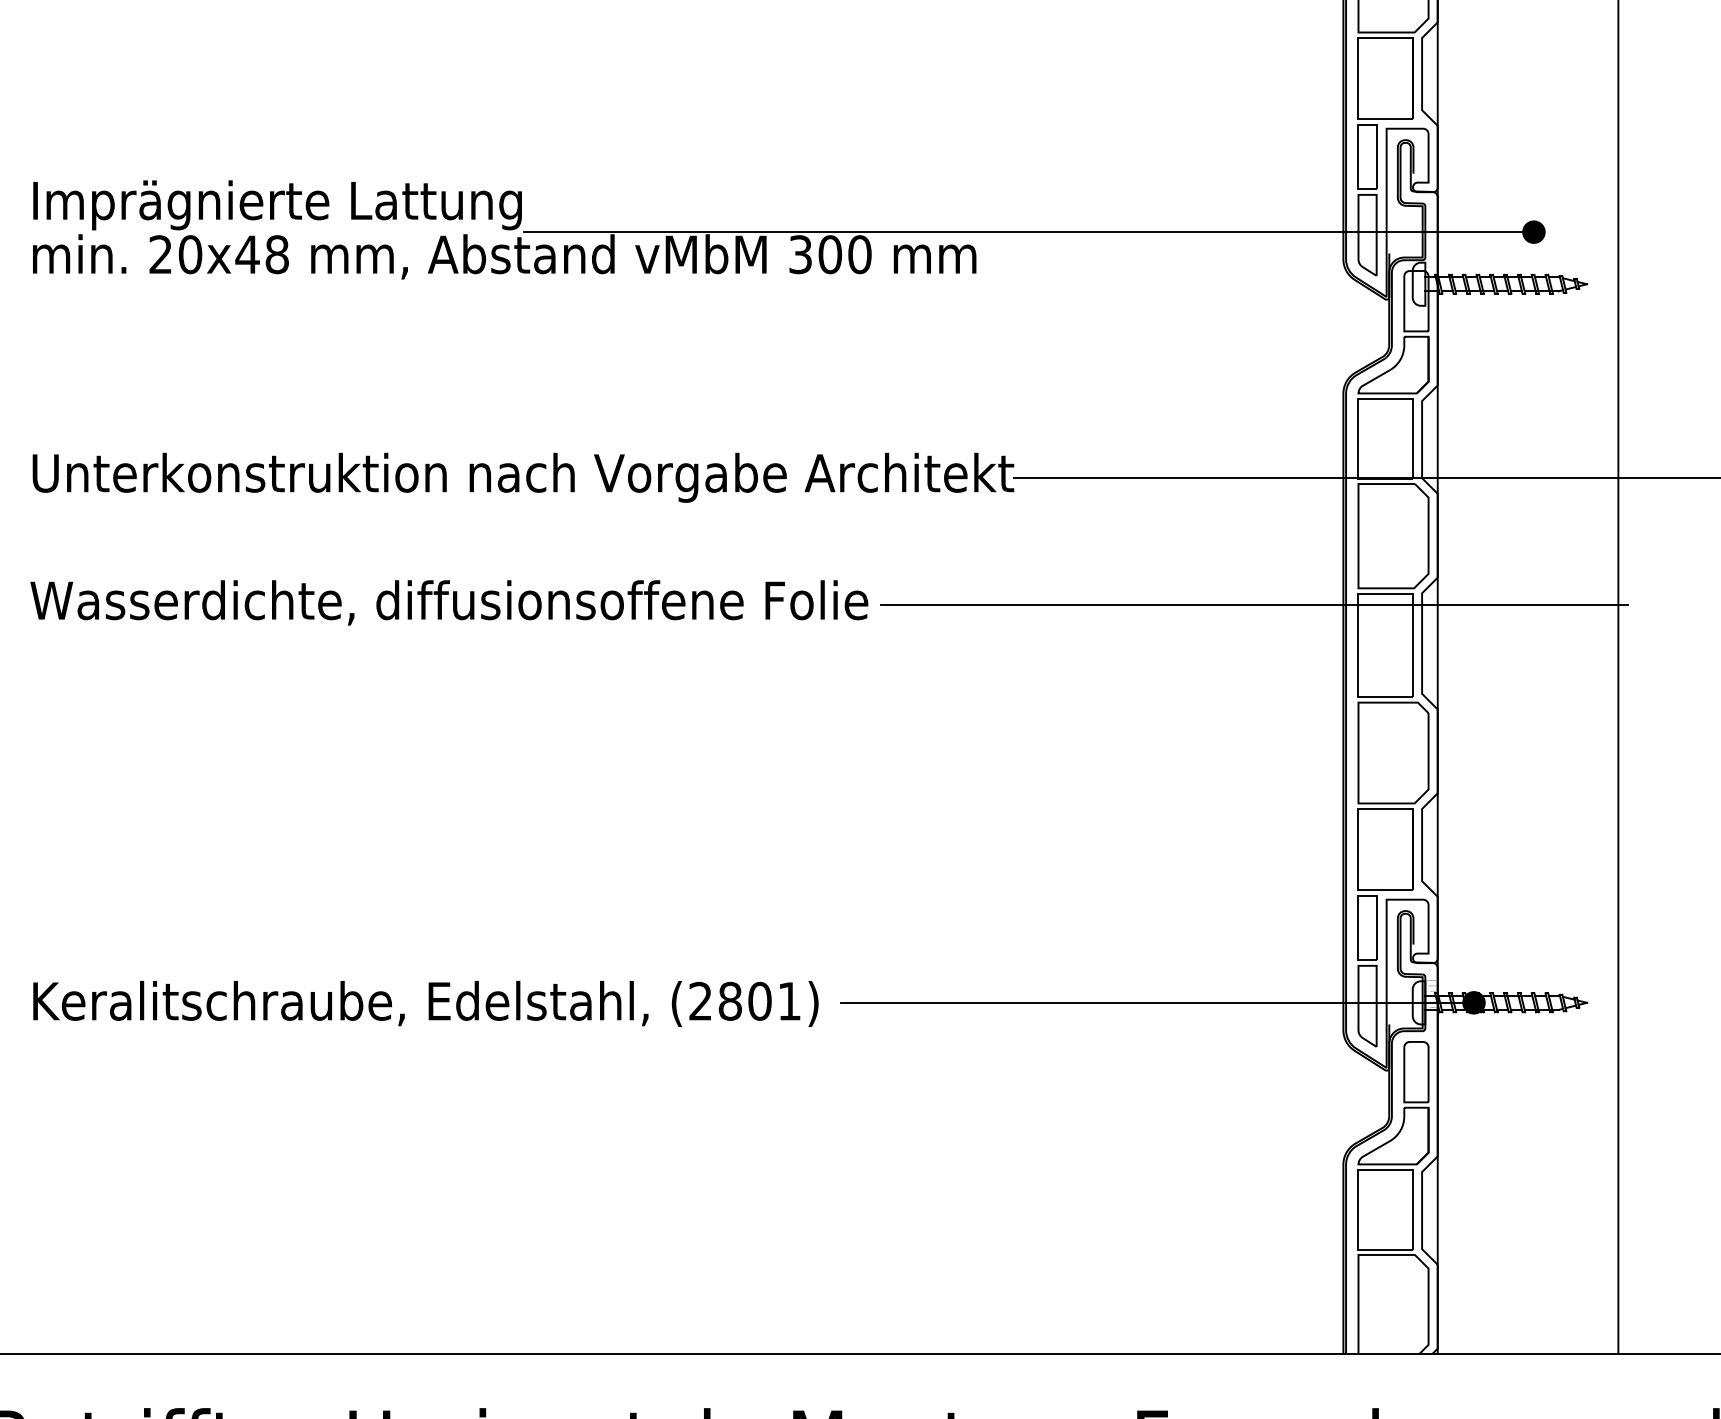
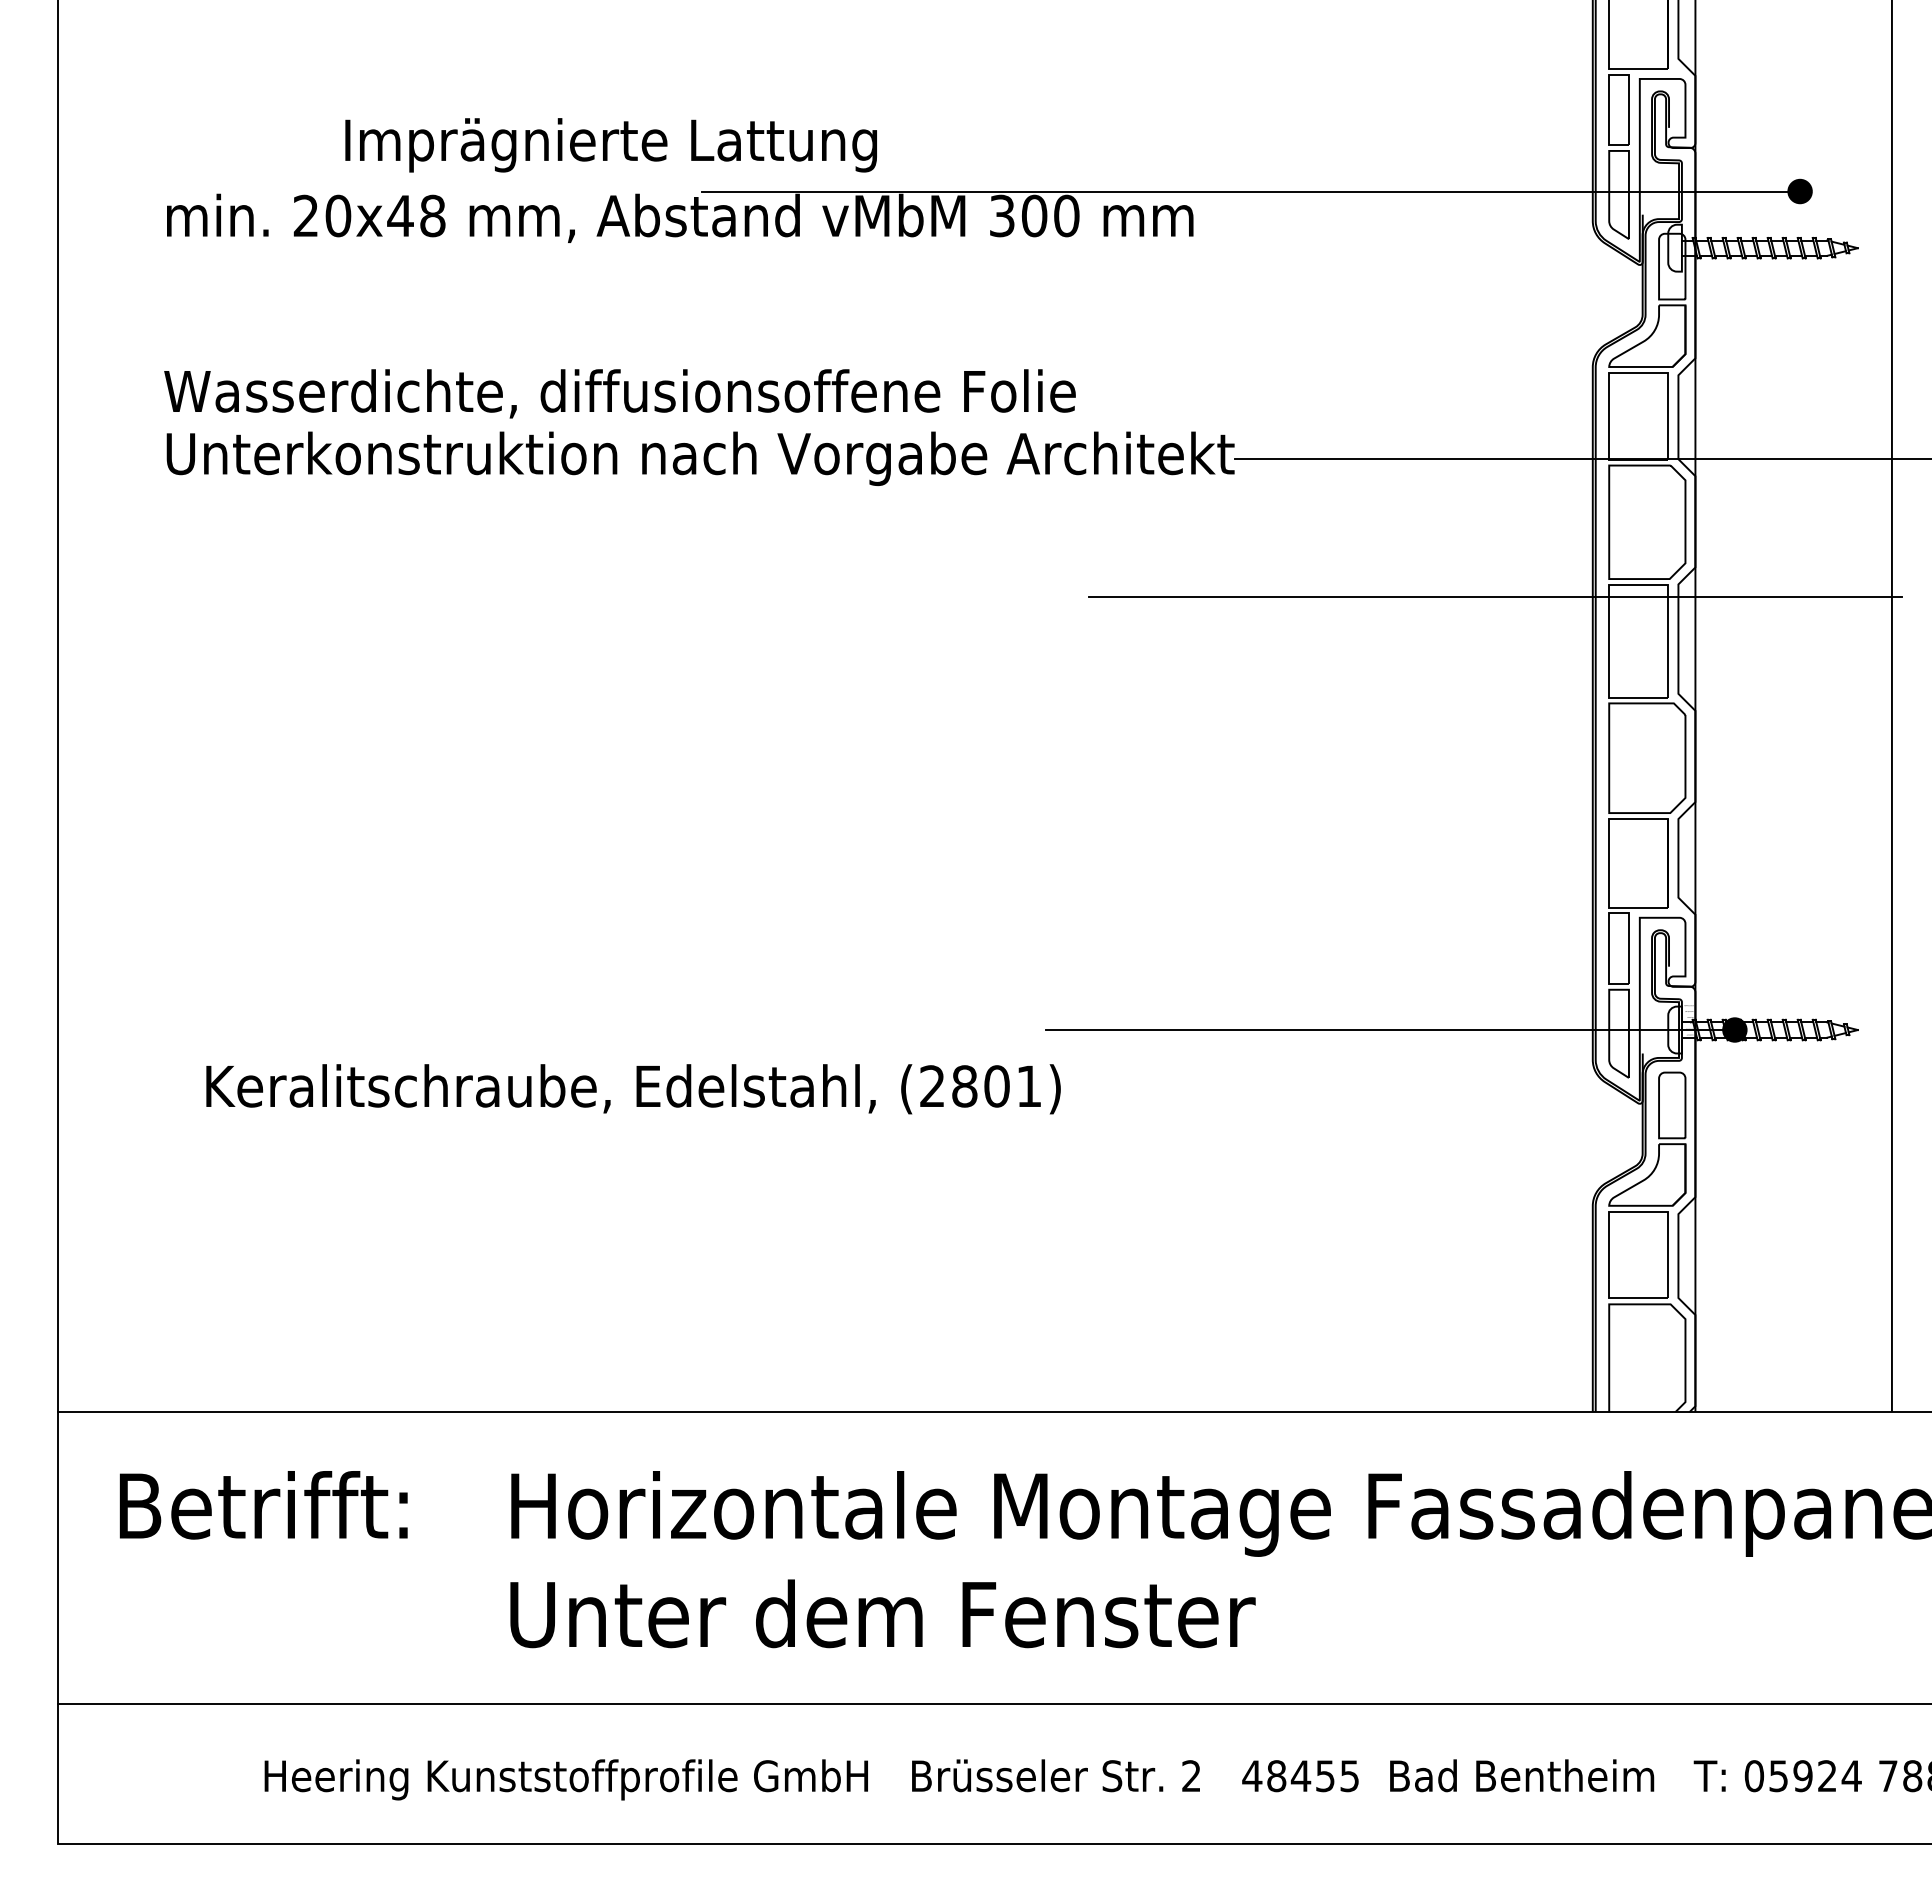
text: (276, 205) -> (610, 145), moved
text: (448, 602) -> (619, 393), moved
text: (425, 1004) -> (633, 1089), moved

